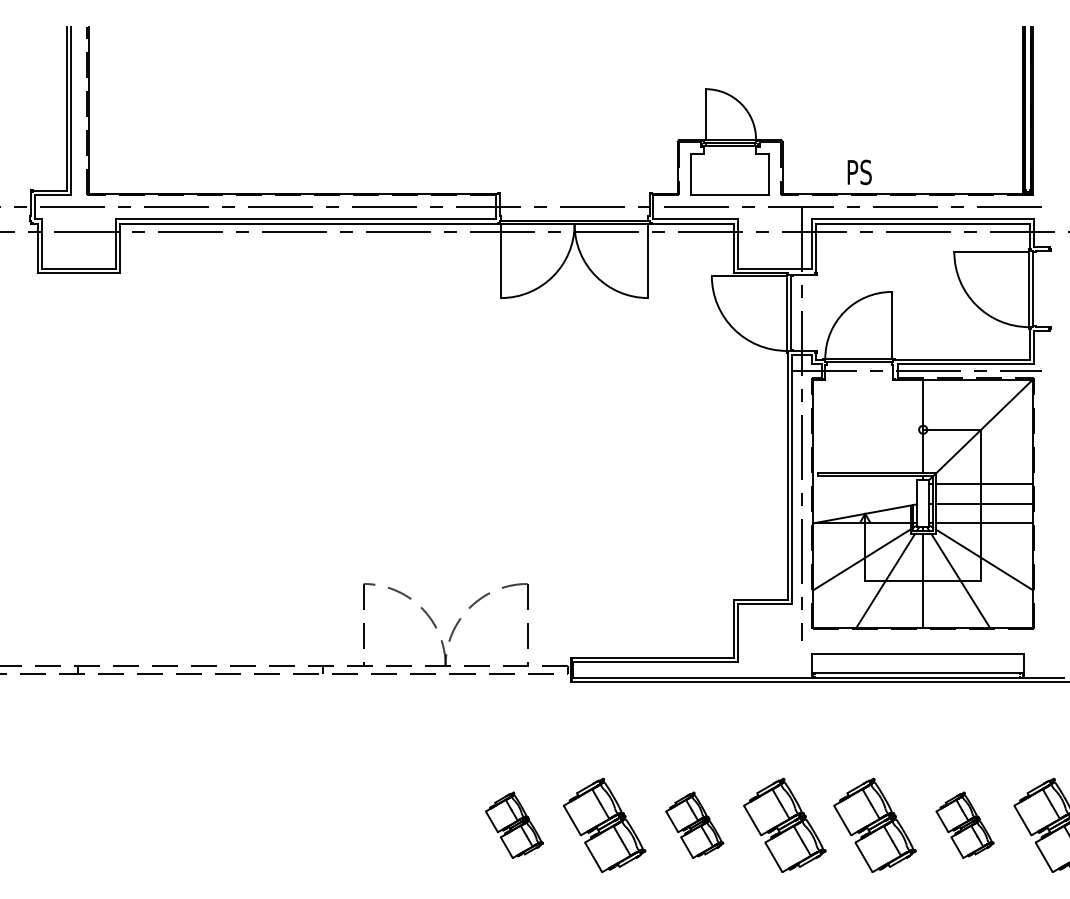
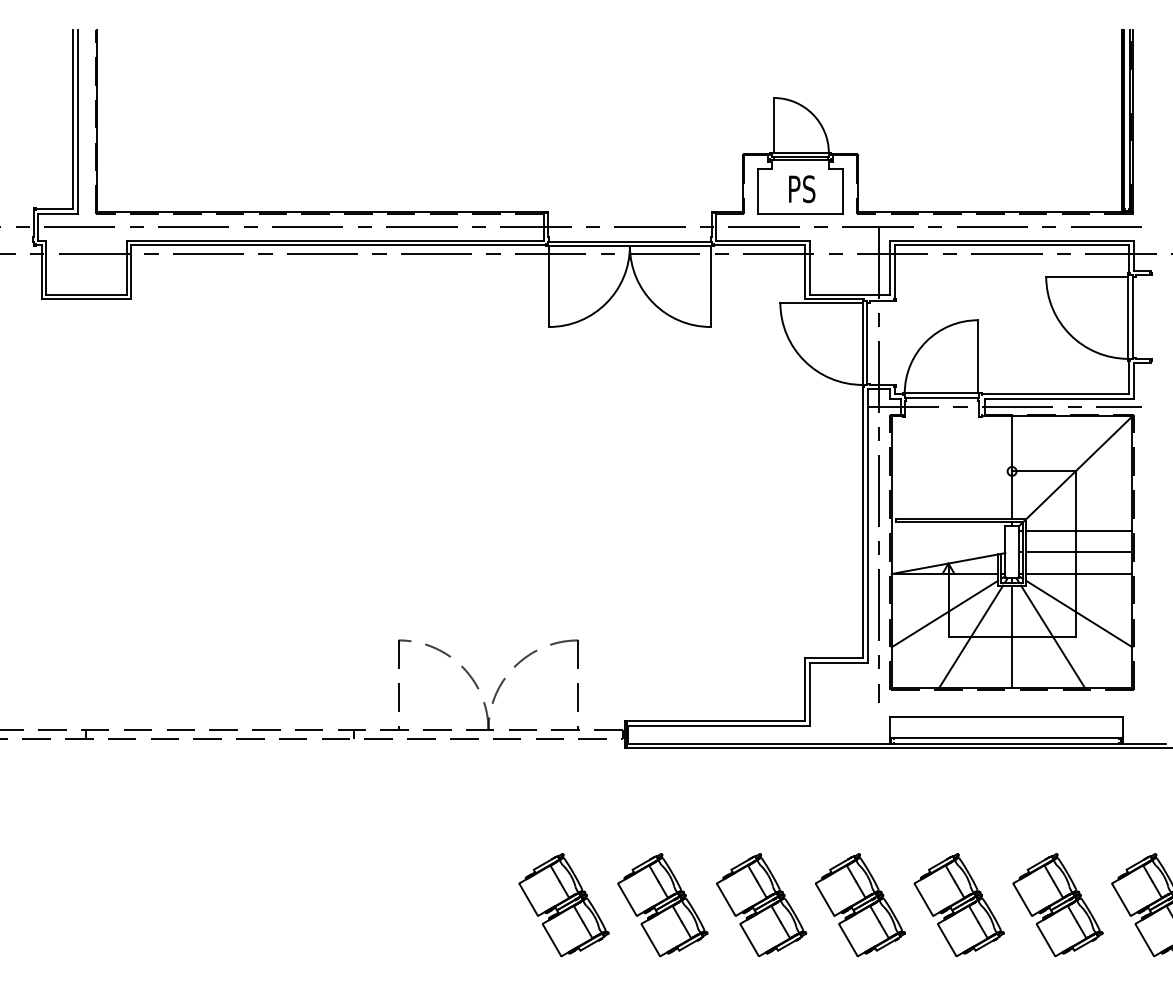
text: (859, 172) -> (801, 189), moved
part: (514, 824) -> (564, 904), size x1.43
part: (694, 824) -> (761, 904), size x1.43
part: (964, 824) -> (1057, 904), size x1.43

